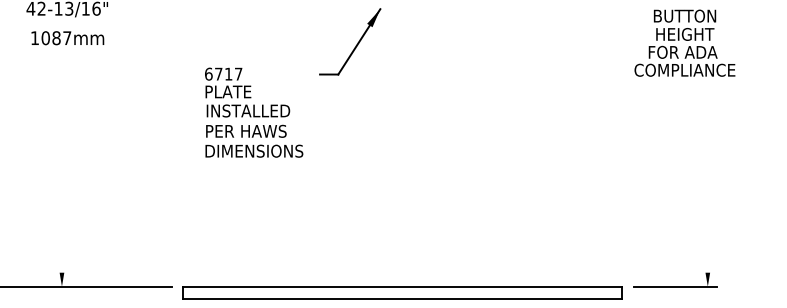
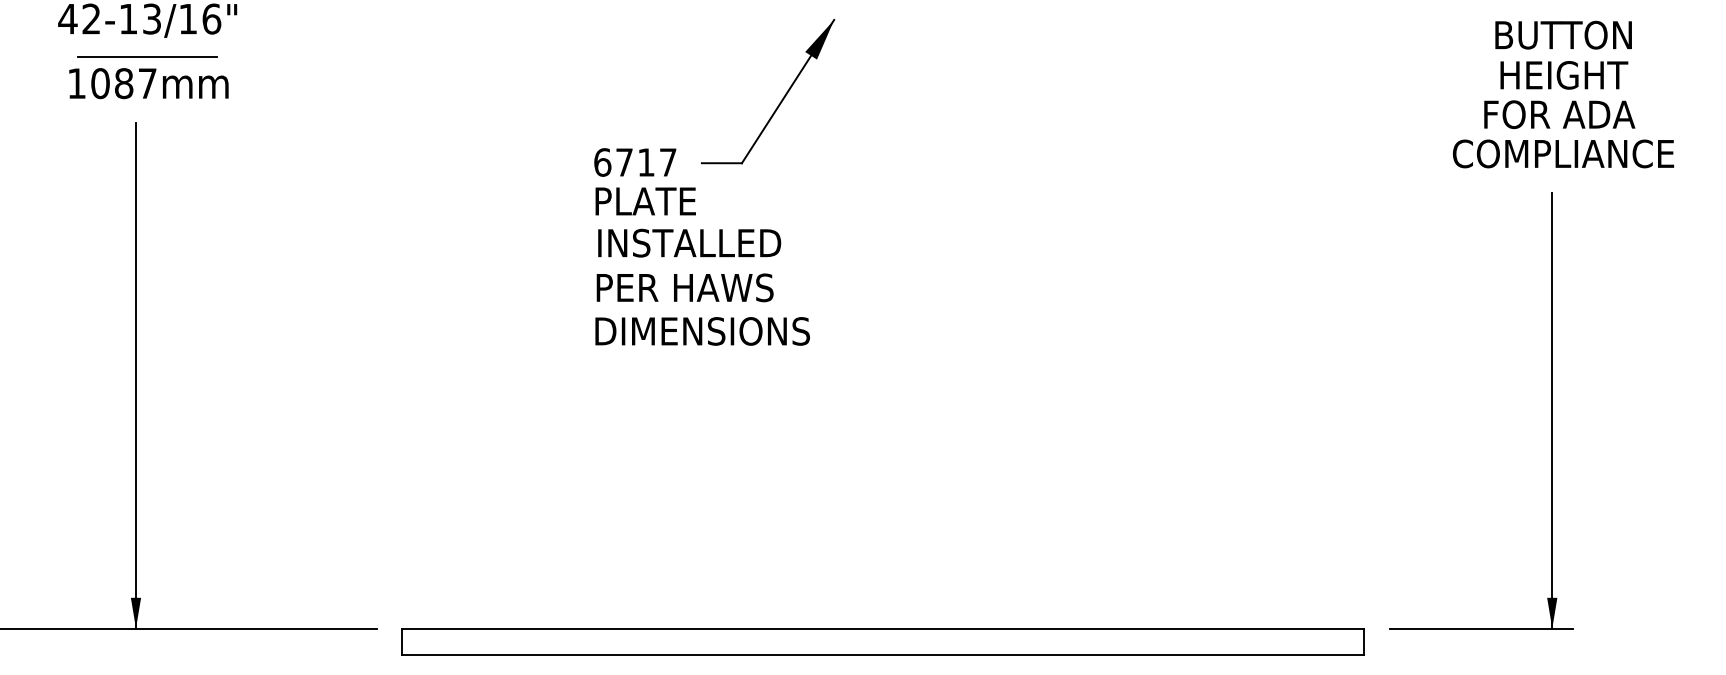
line: (66, 26) -> (145, 57), added
text: (684, 42) -> (1562, 92), moved
text: (254, 112) -> (702, 246), moved
line: (61, 170) -> (134, 373), added
line: (707, 187) -> (1551, 410), added

